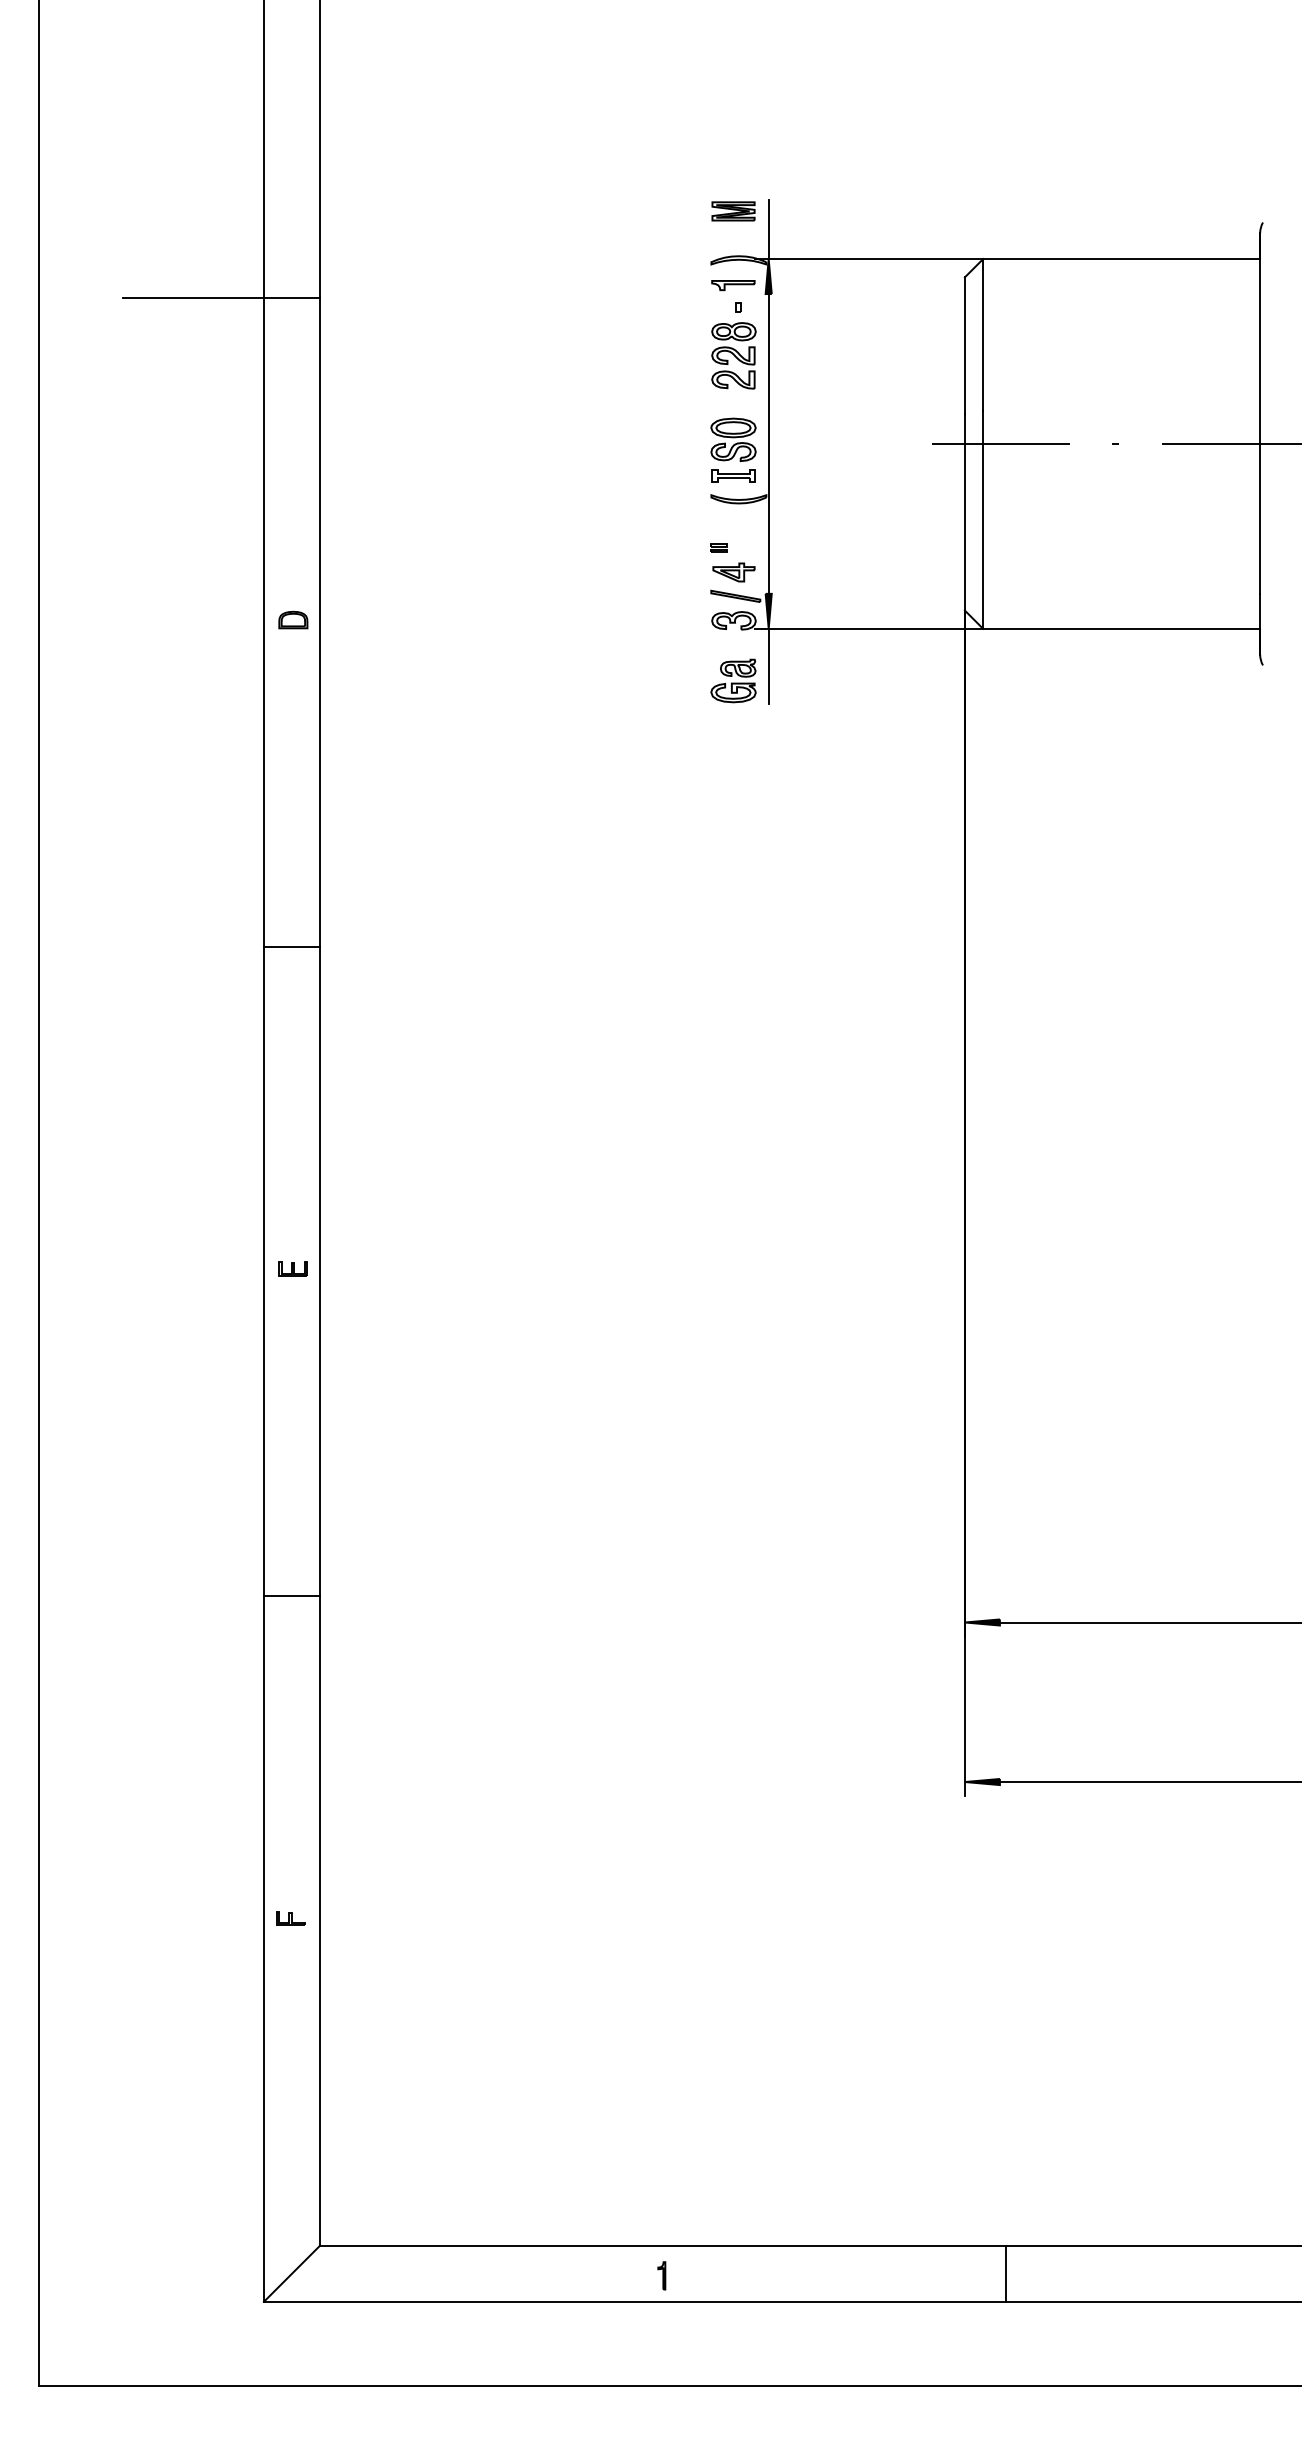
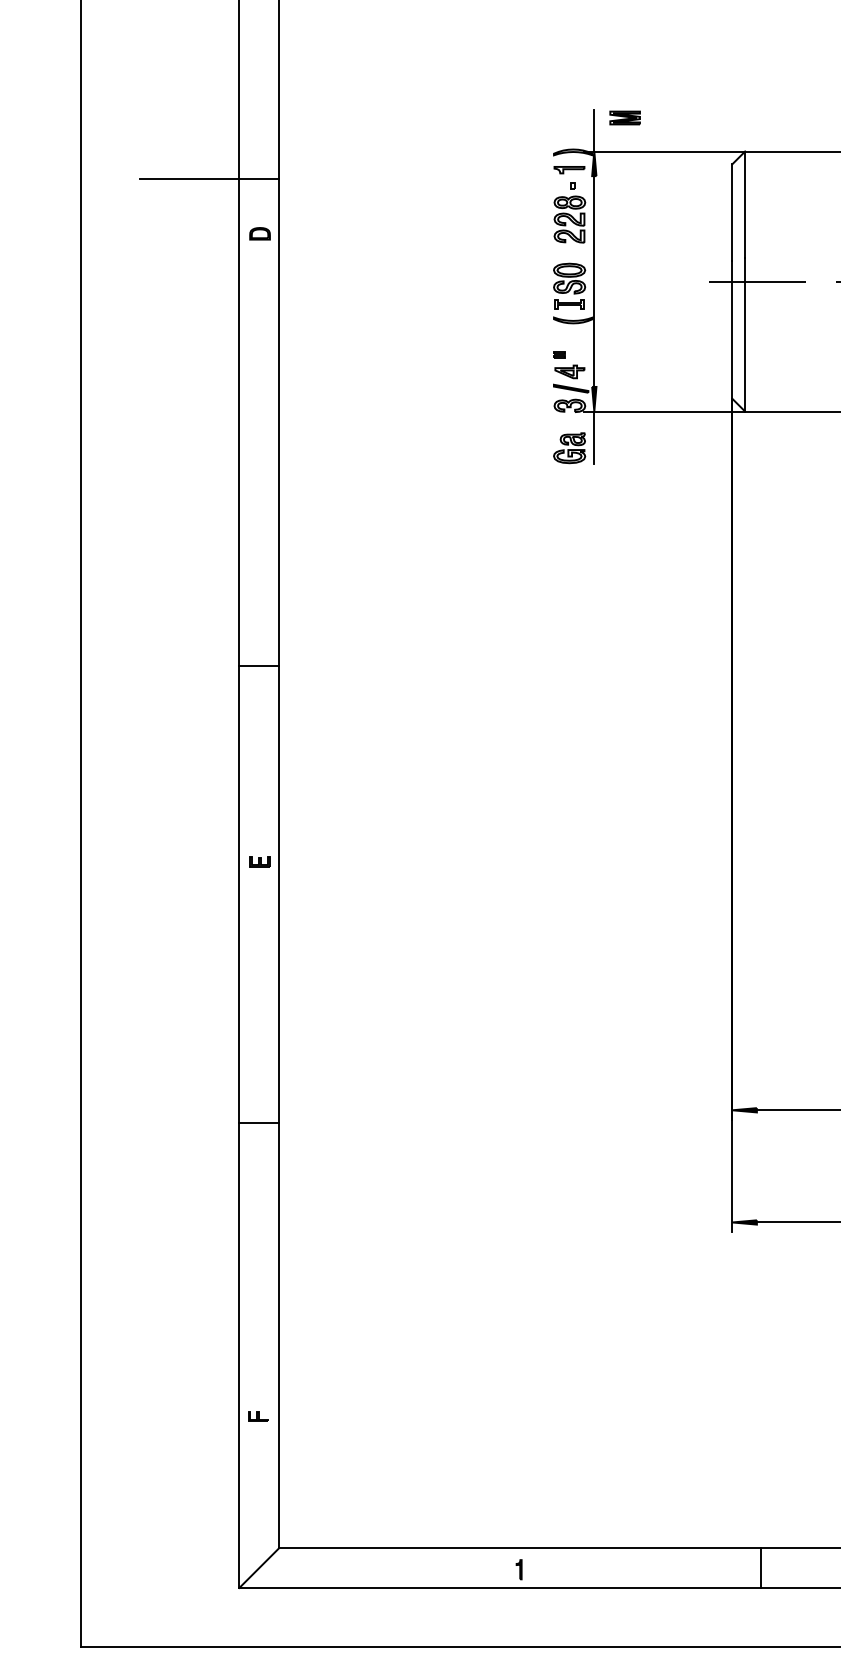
part: (733, 211) -> (625, 118), moved
part: (293, 619) -> (260, 233), moved
line: (291, 947) -> (258, 666), moved
line: (291, 1596) -> (258, 1122), moved
part: (290, 1918) -> (258, 1416), moved

